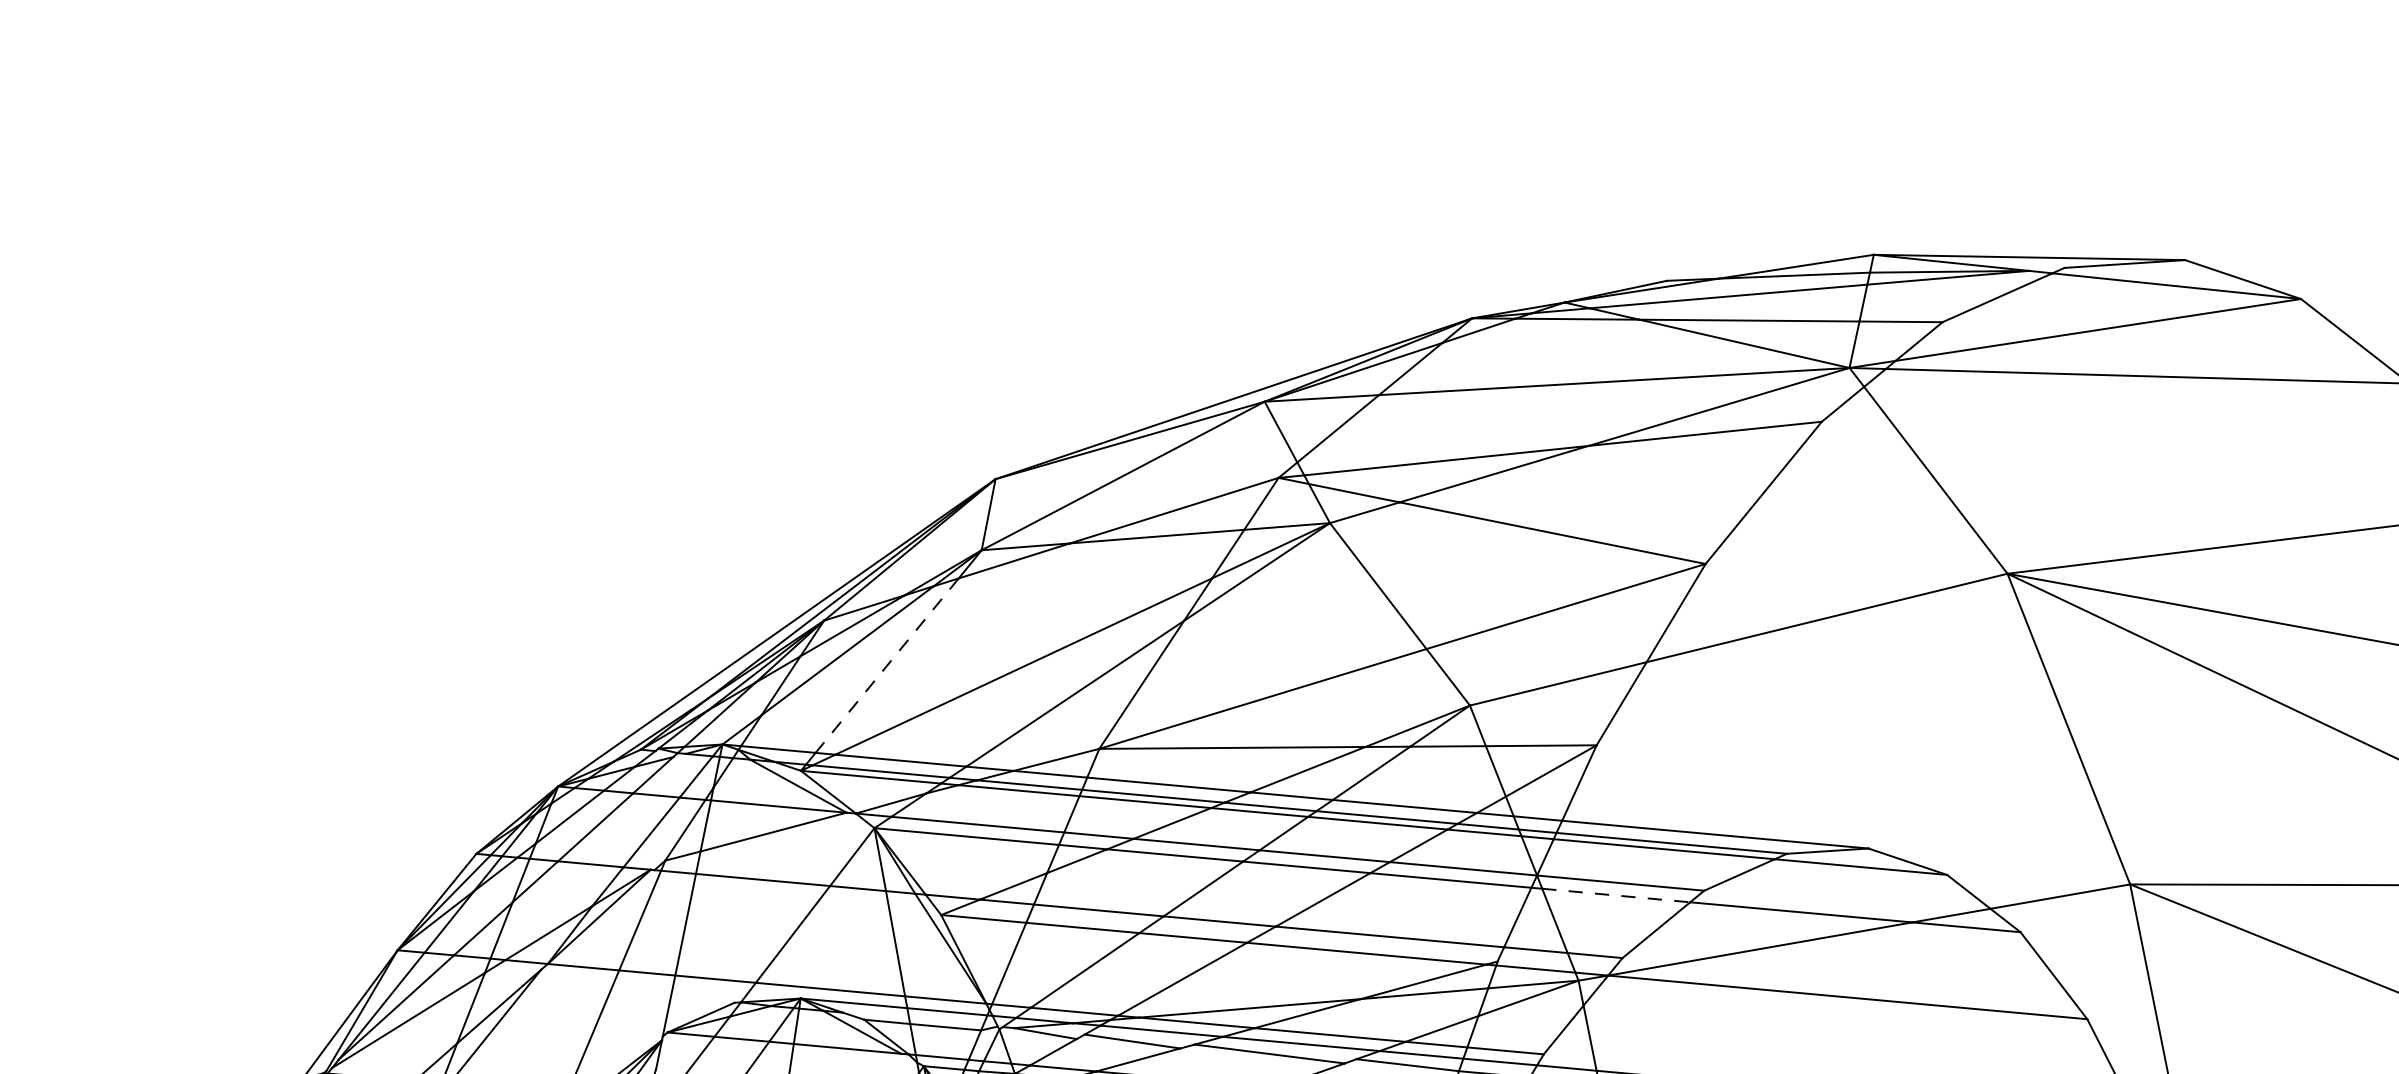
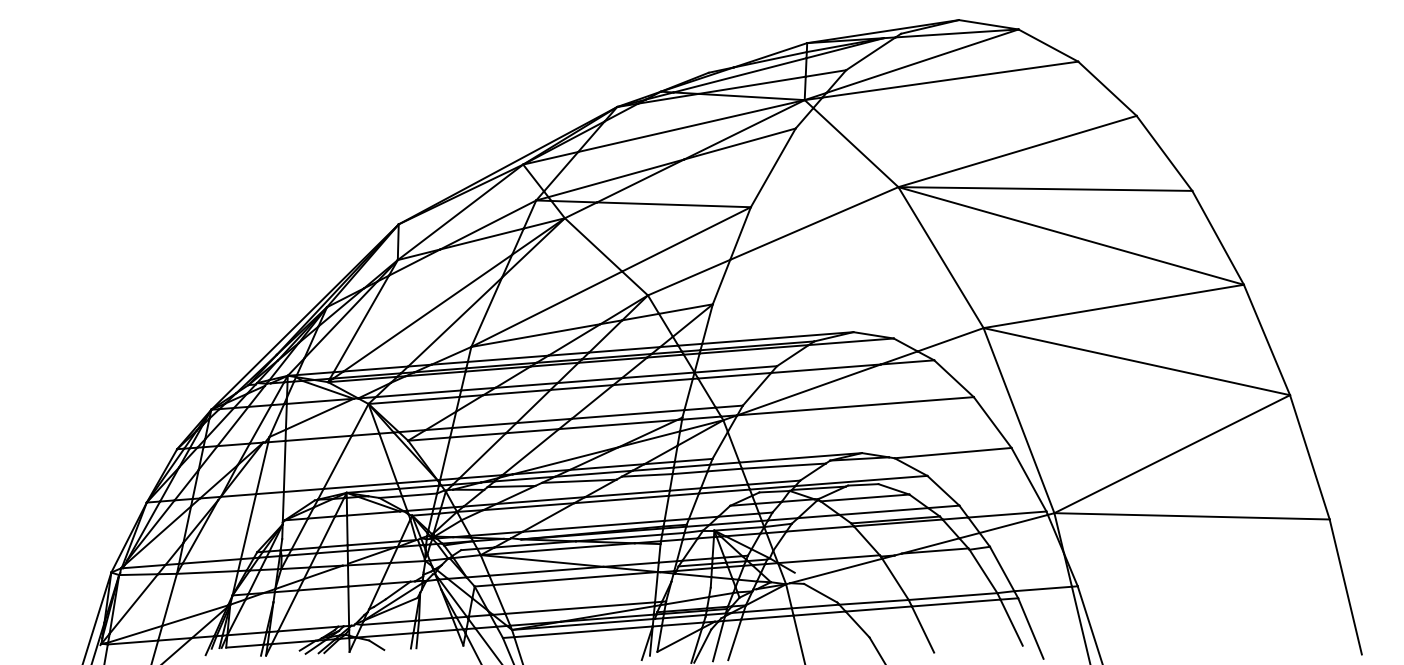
line: (887, 664) -> (361, 323), dashed -> solid
line: (1615, 894) -> (734, 375), dashed -> solid

